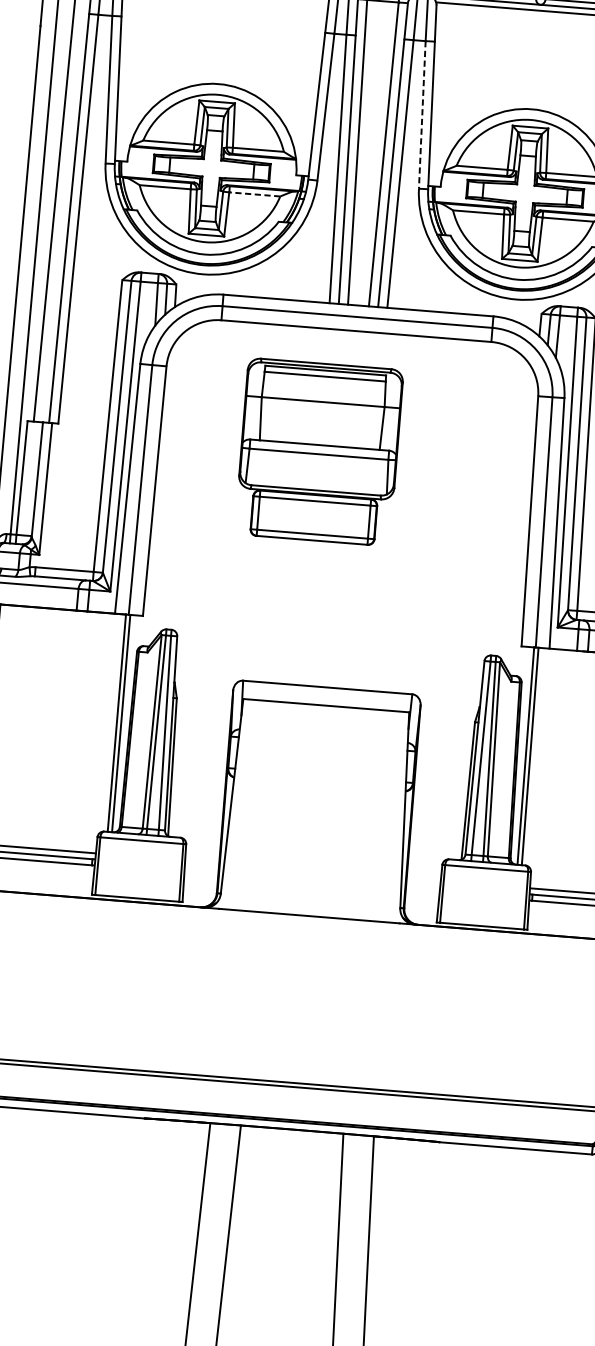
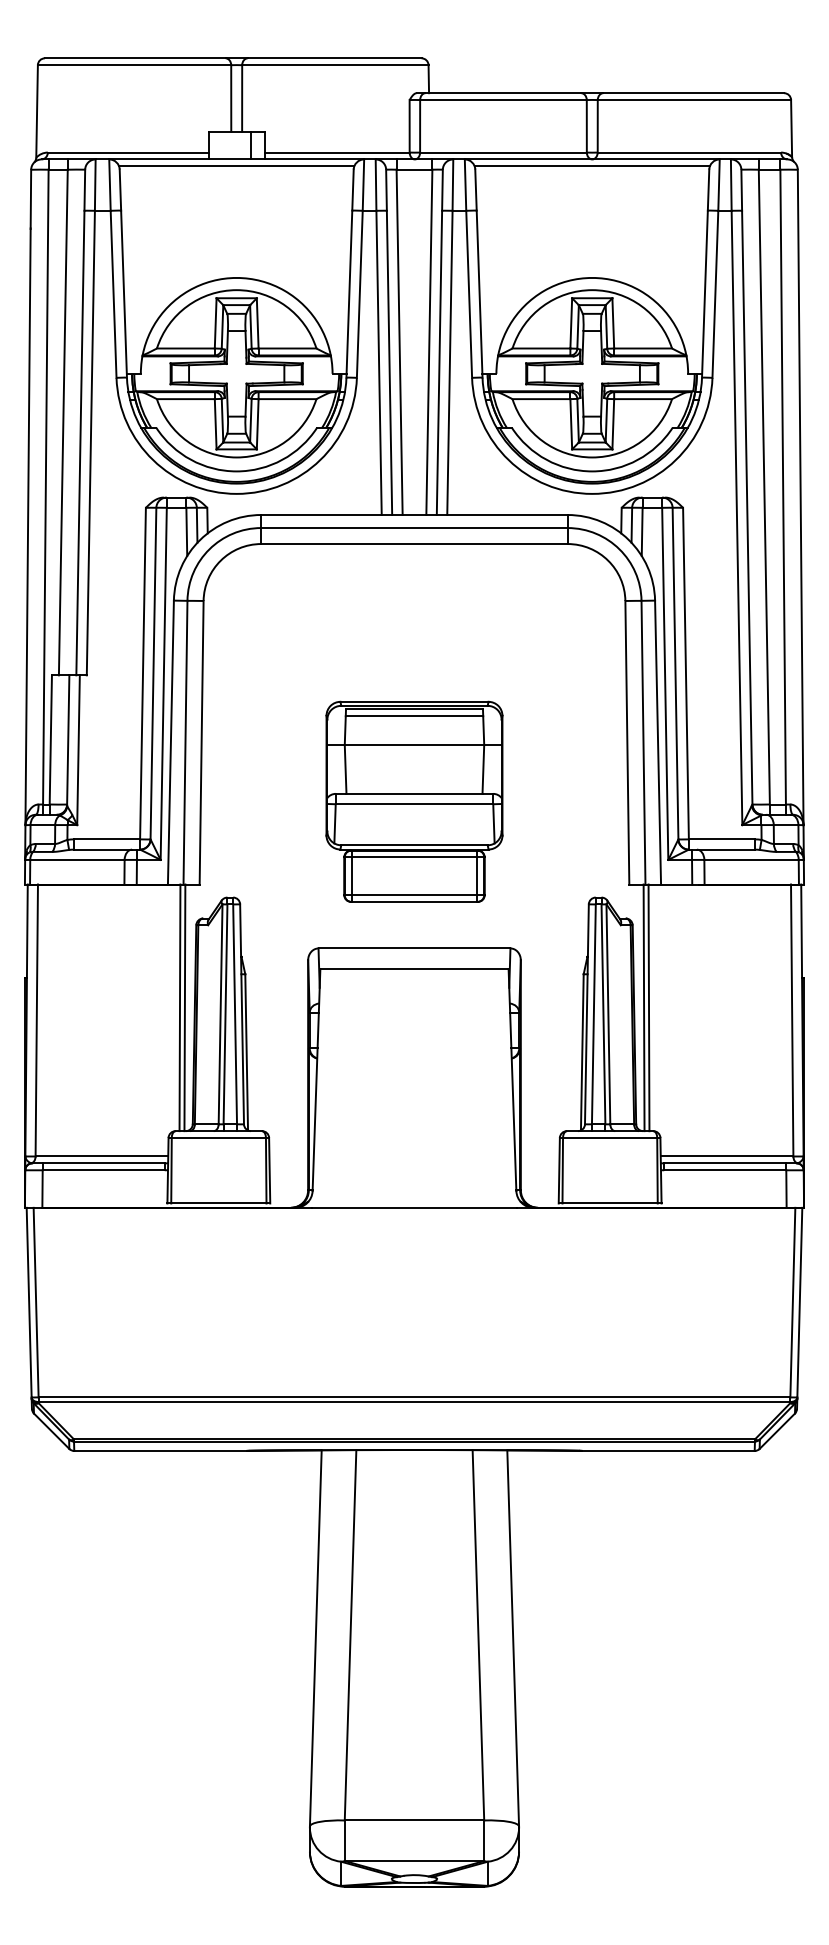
line: (422, 115) -> (469, 294), dashed -> solid
line: (254, 194) -> (287, 399), dashed -> solid
part: (319, 451) -> (414, 801), moved

